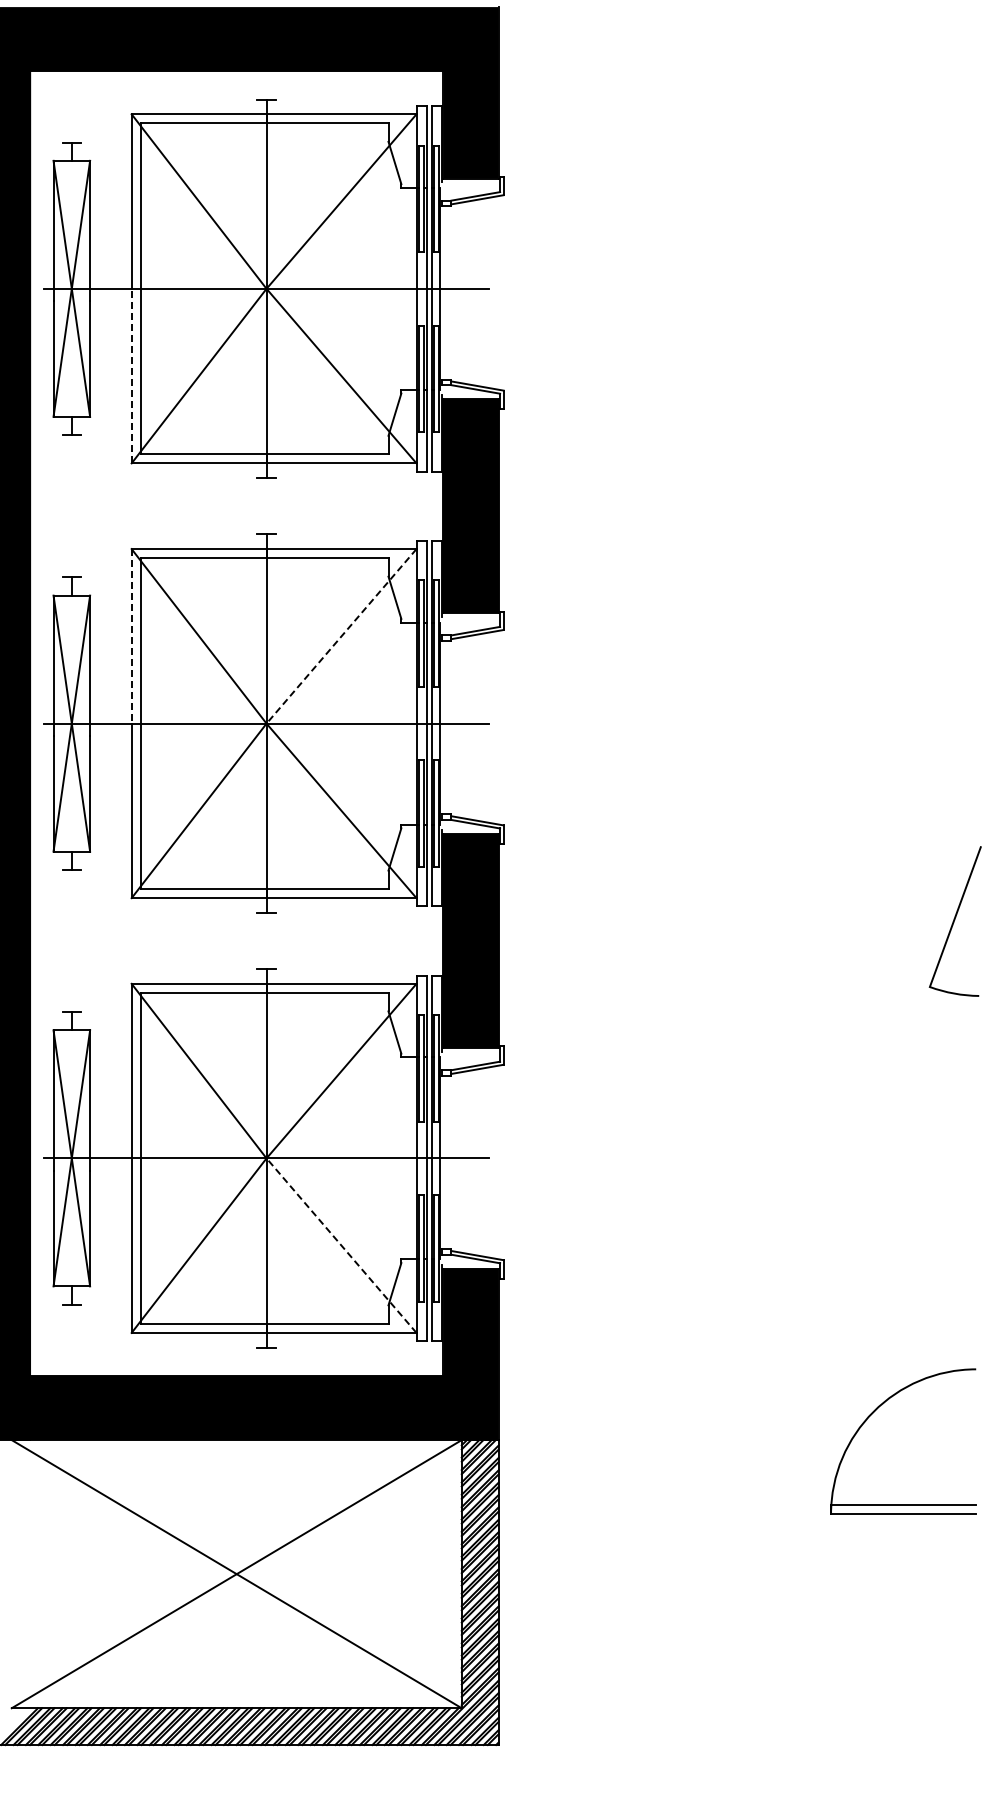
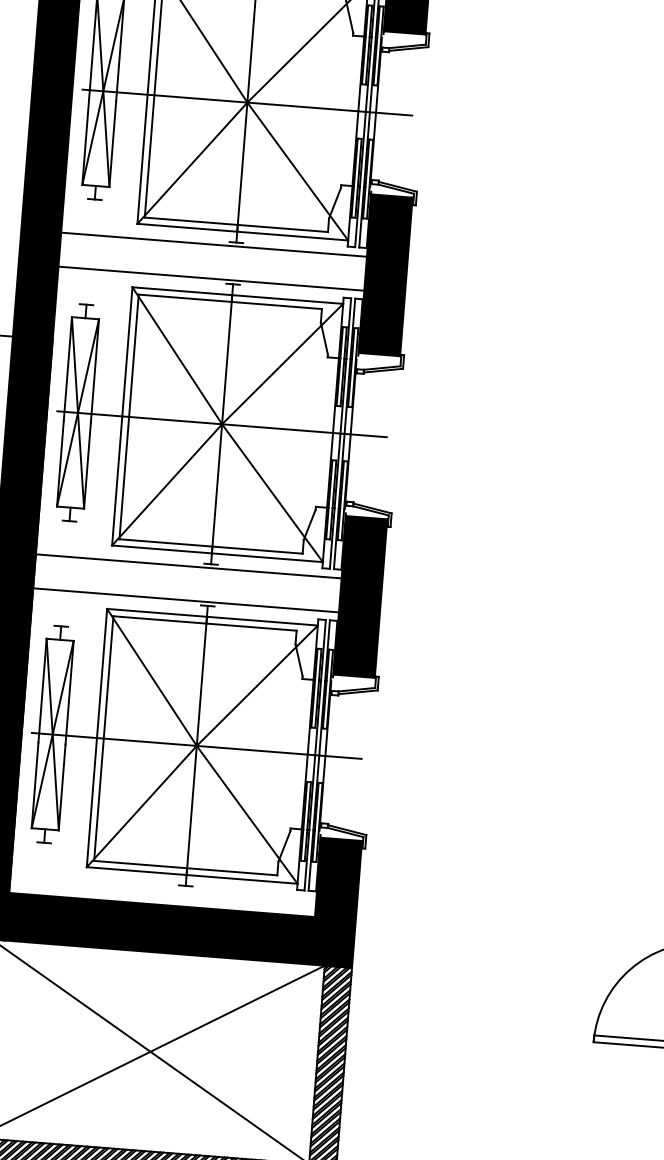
line: (131, 375) -> (142, 158), dashed -> solid
line: (236, 483) -> (213, 244), added
line: (236, 529) -> (211, 278), added
line: (131, 636) -> (127, 351), dashed -> solid
line: (341, 636) -> (282, 364), dashed -> solid
line: (236, 918) -> (188, 566), added
line: (236, 963) -> (185, 599), added
line: (341, 1245) -> (247, 814), dashed -> solid

